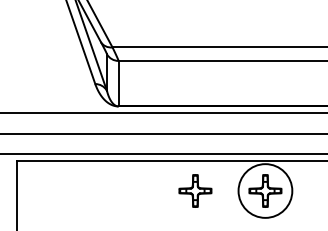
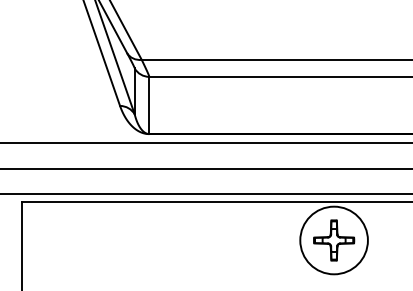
part: (195, 190) -> (246, 239), removed

